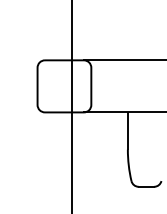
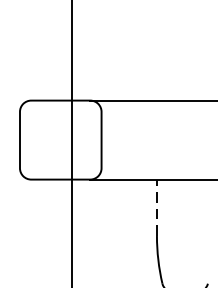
line: (127, 131) -> (156, 208), solid -> dashed

